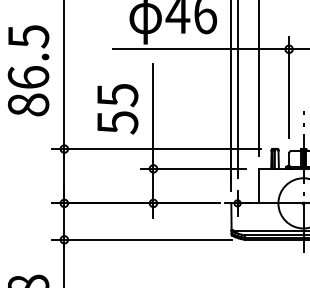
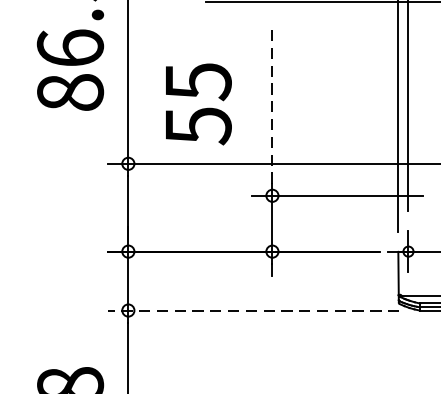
text: (117, 109) -> (198, 104), moved
line: (153, 112) -> (272, 104), solid -> dashed
line: (141, 239) -> (253, 310), solid -> dashed

